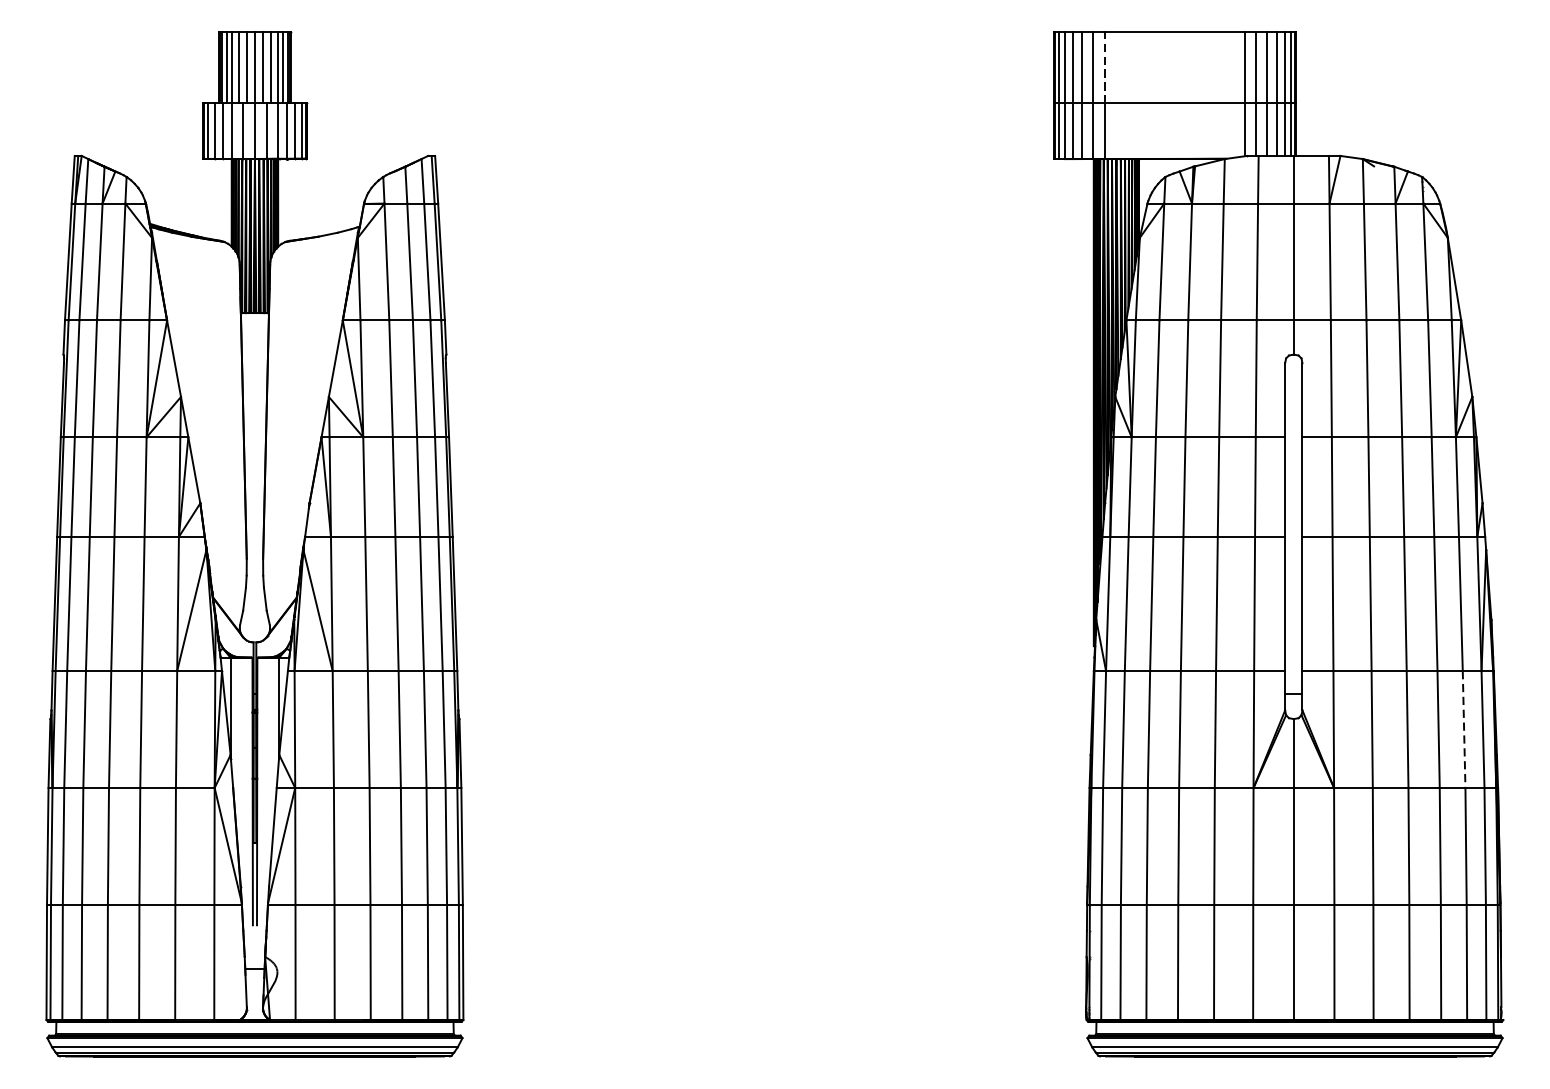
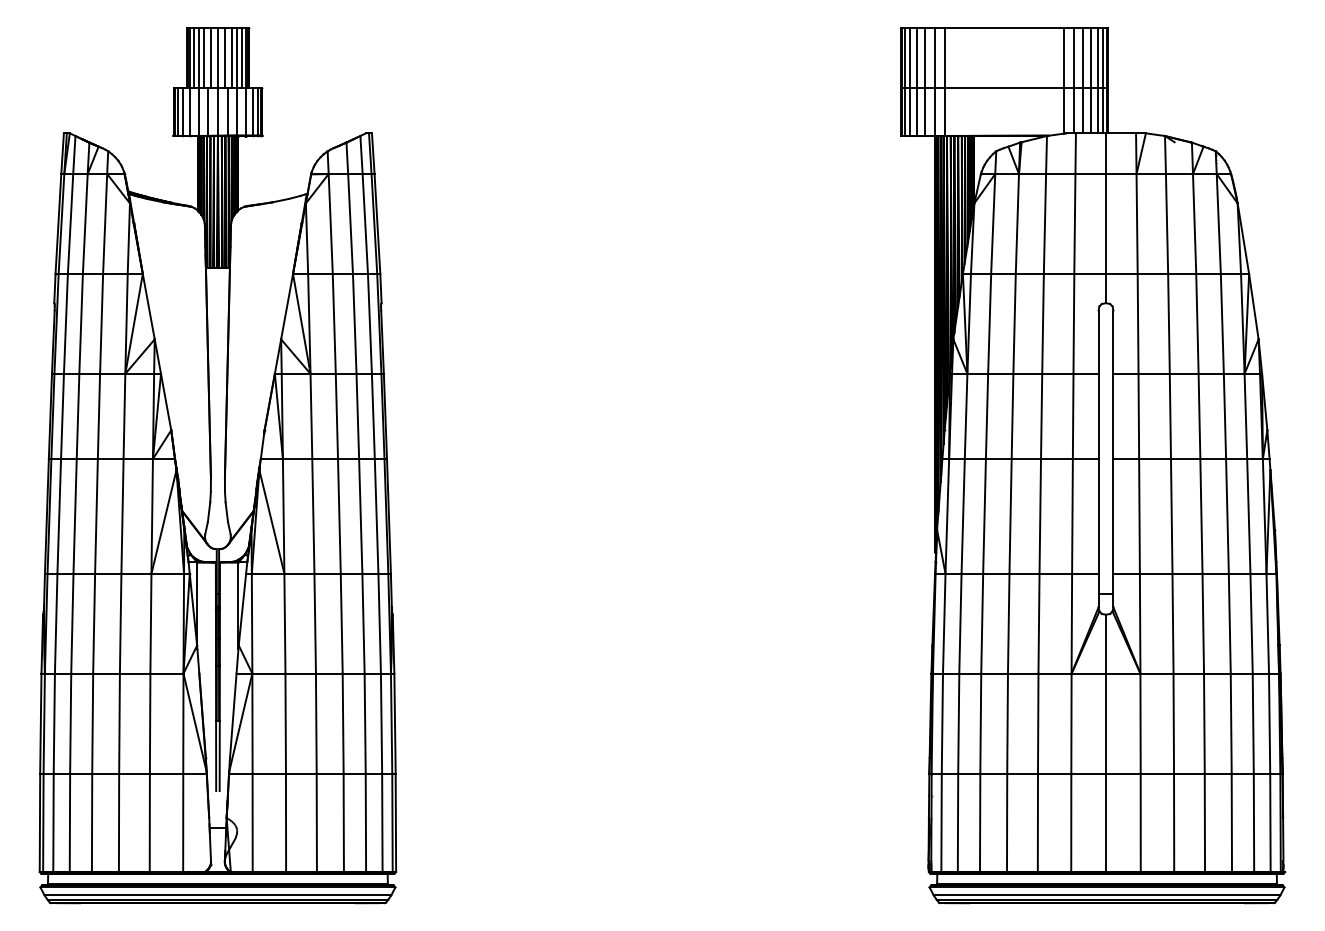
line: (1104, 67) -> (944, 57), dashed -> solid
line: (1464, 729) -> (1251, 623), dashed -> solid

